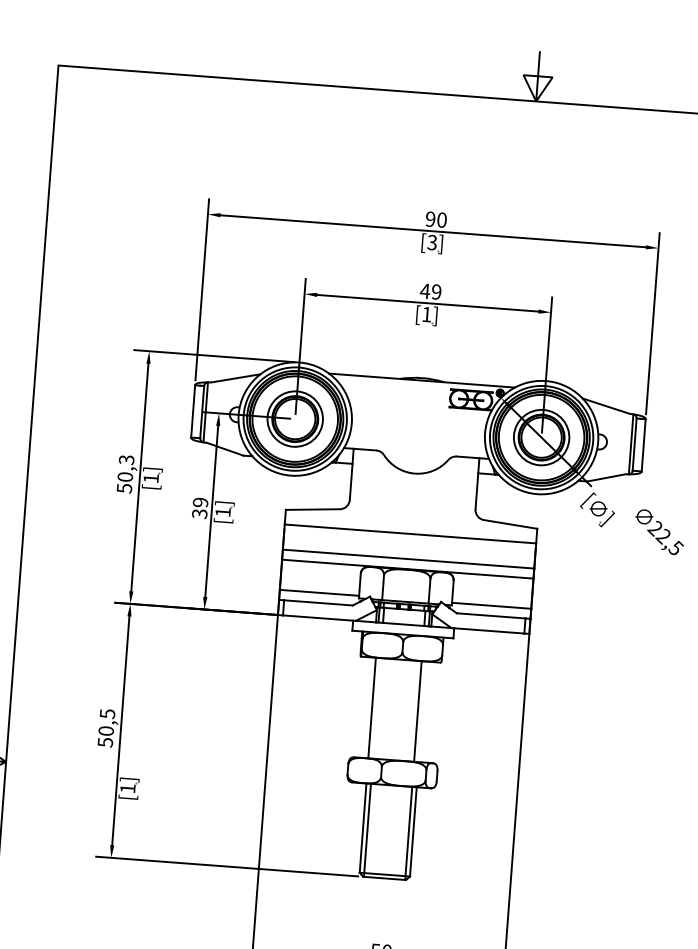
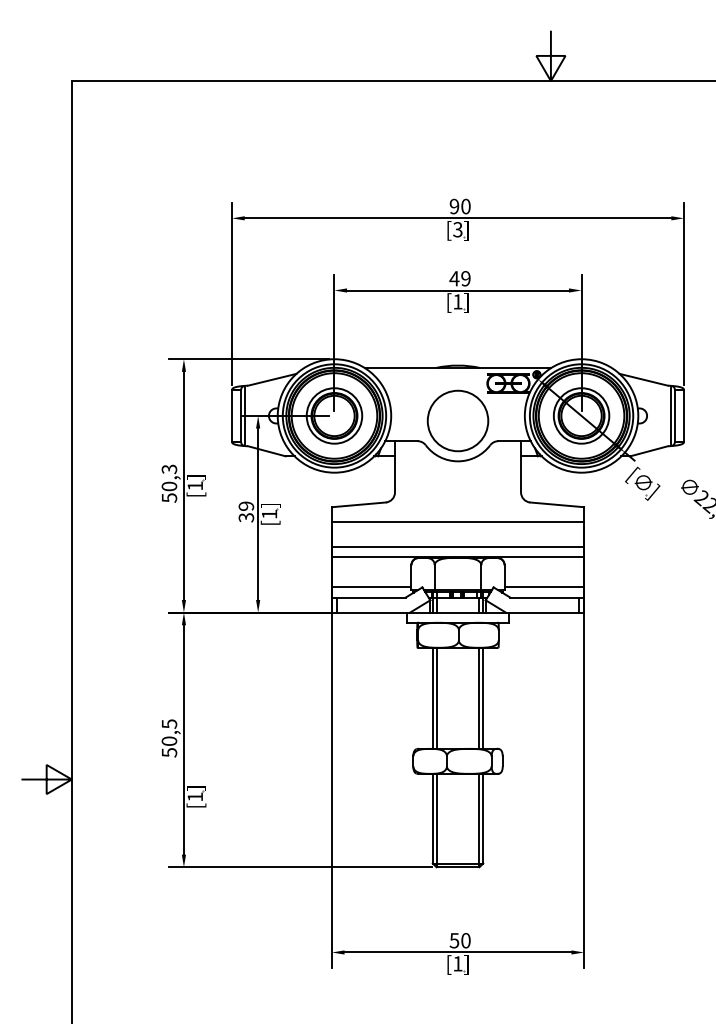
circle: (417, 432) -> (457, 420), added
line: (376, 707) -> (437, 697), added
line: (422, 711) -> (483, 697), added

